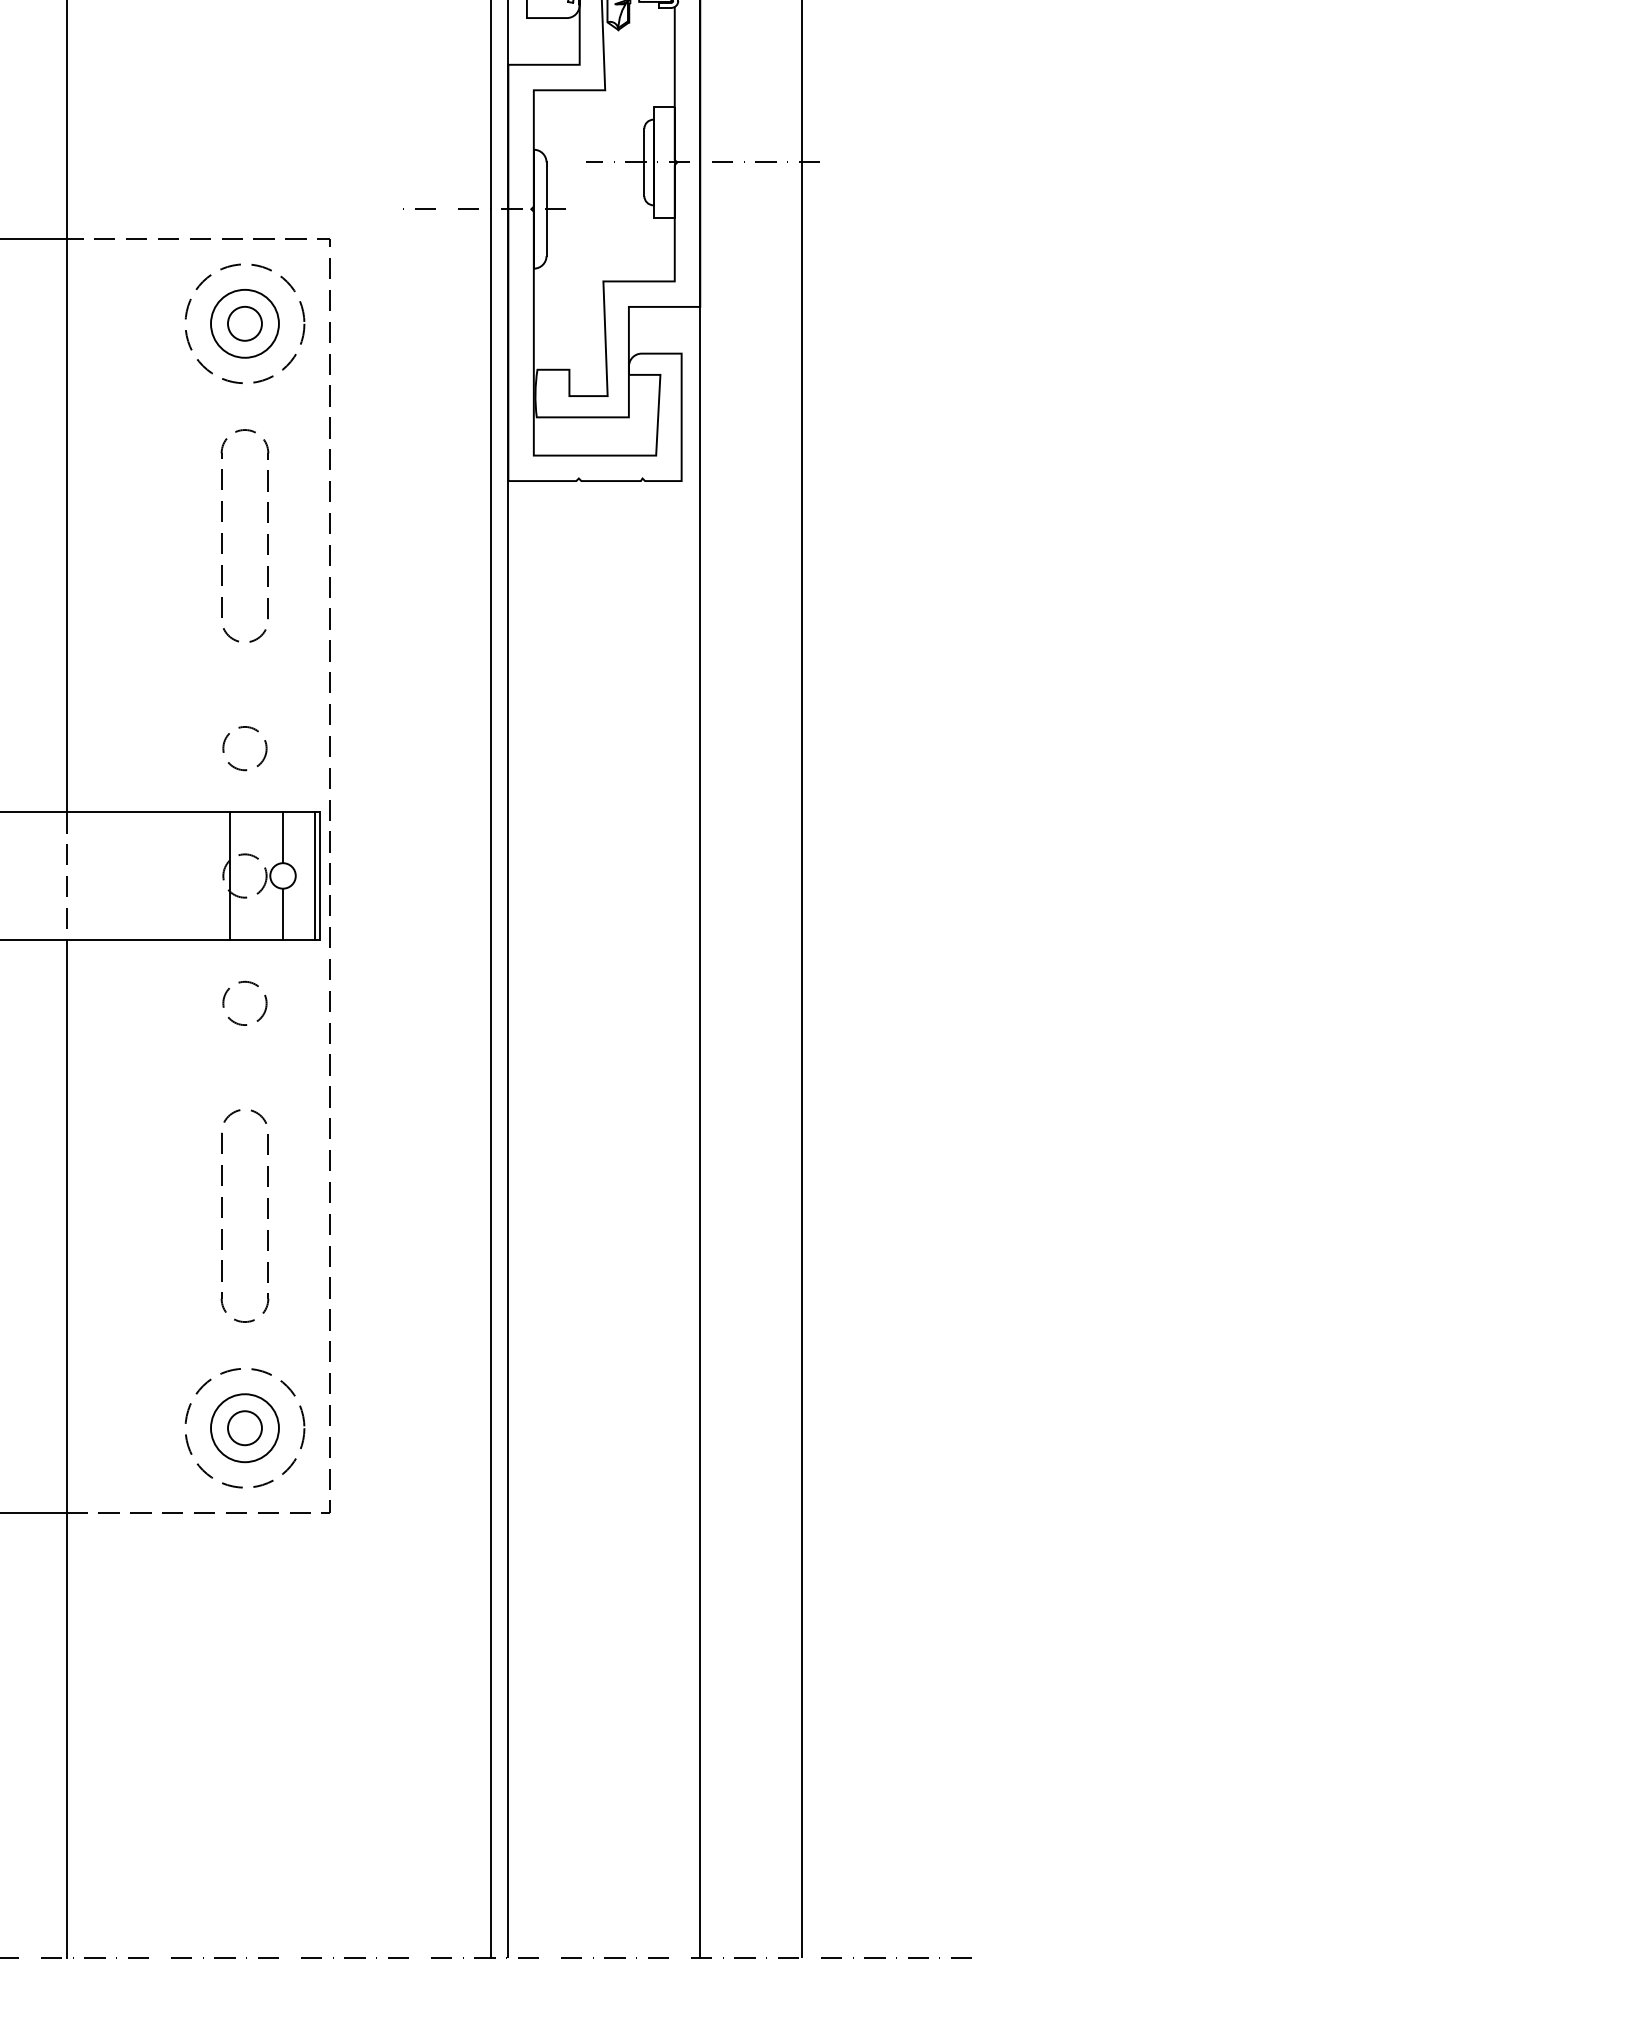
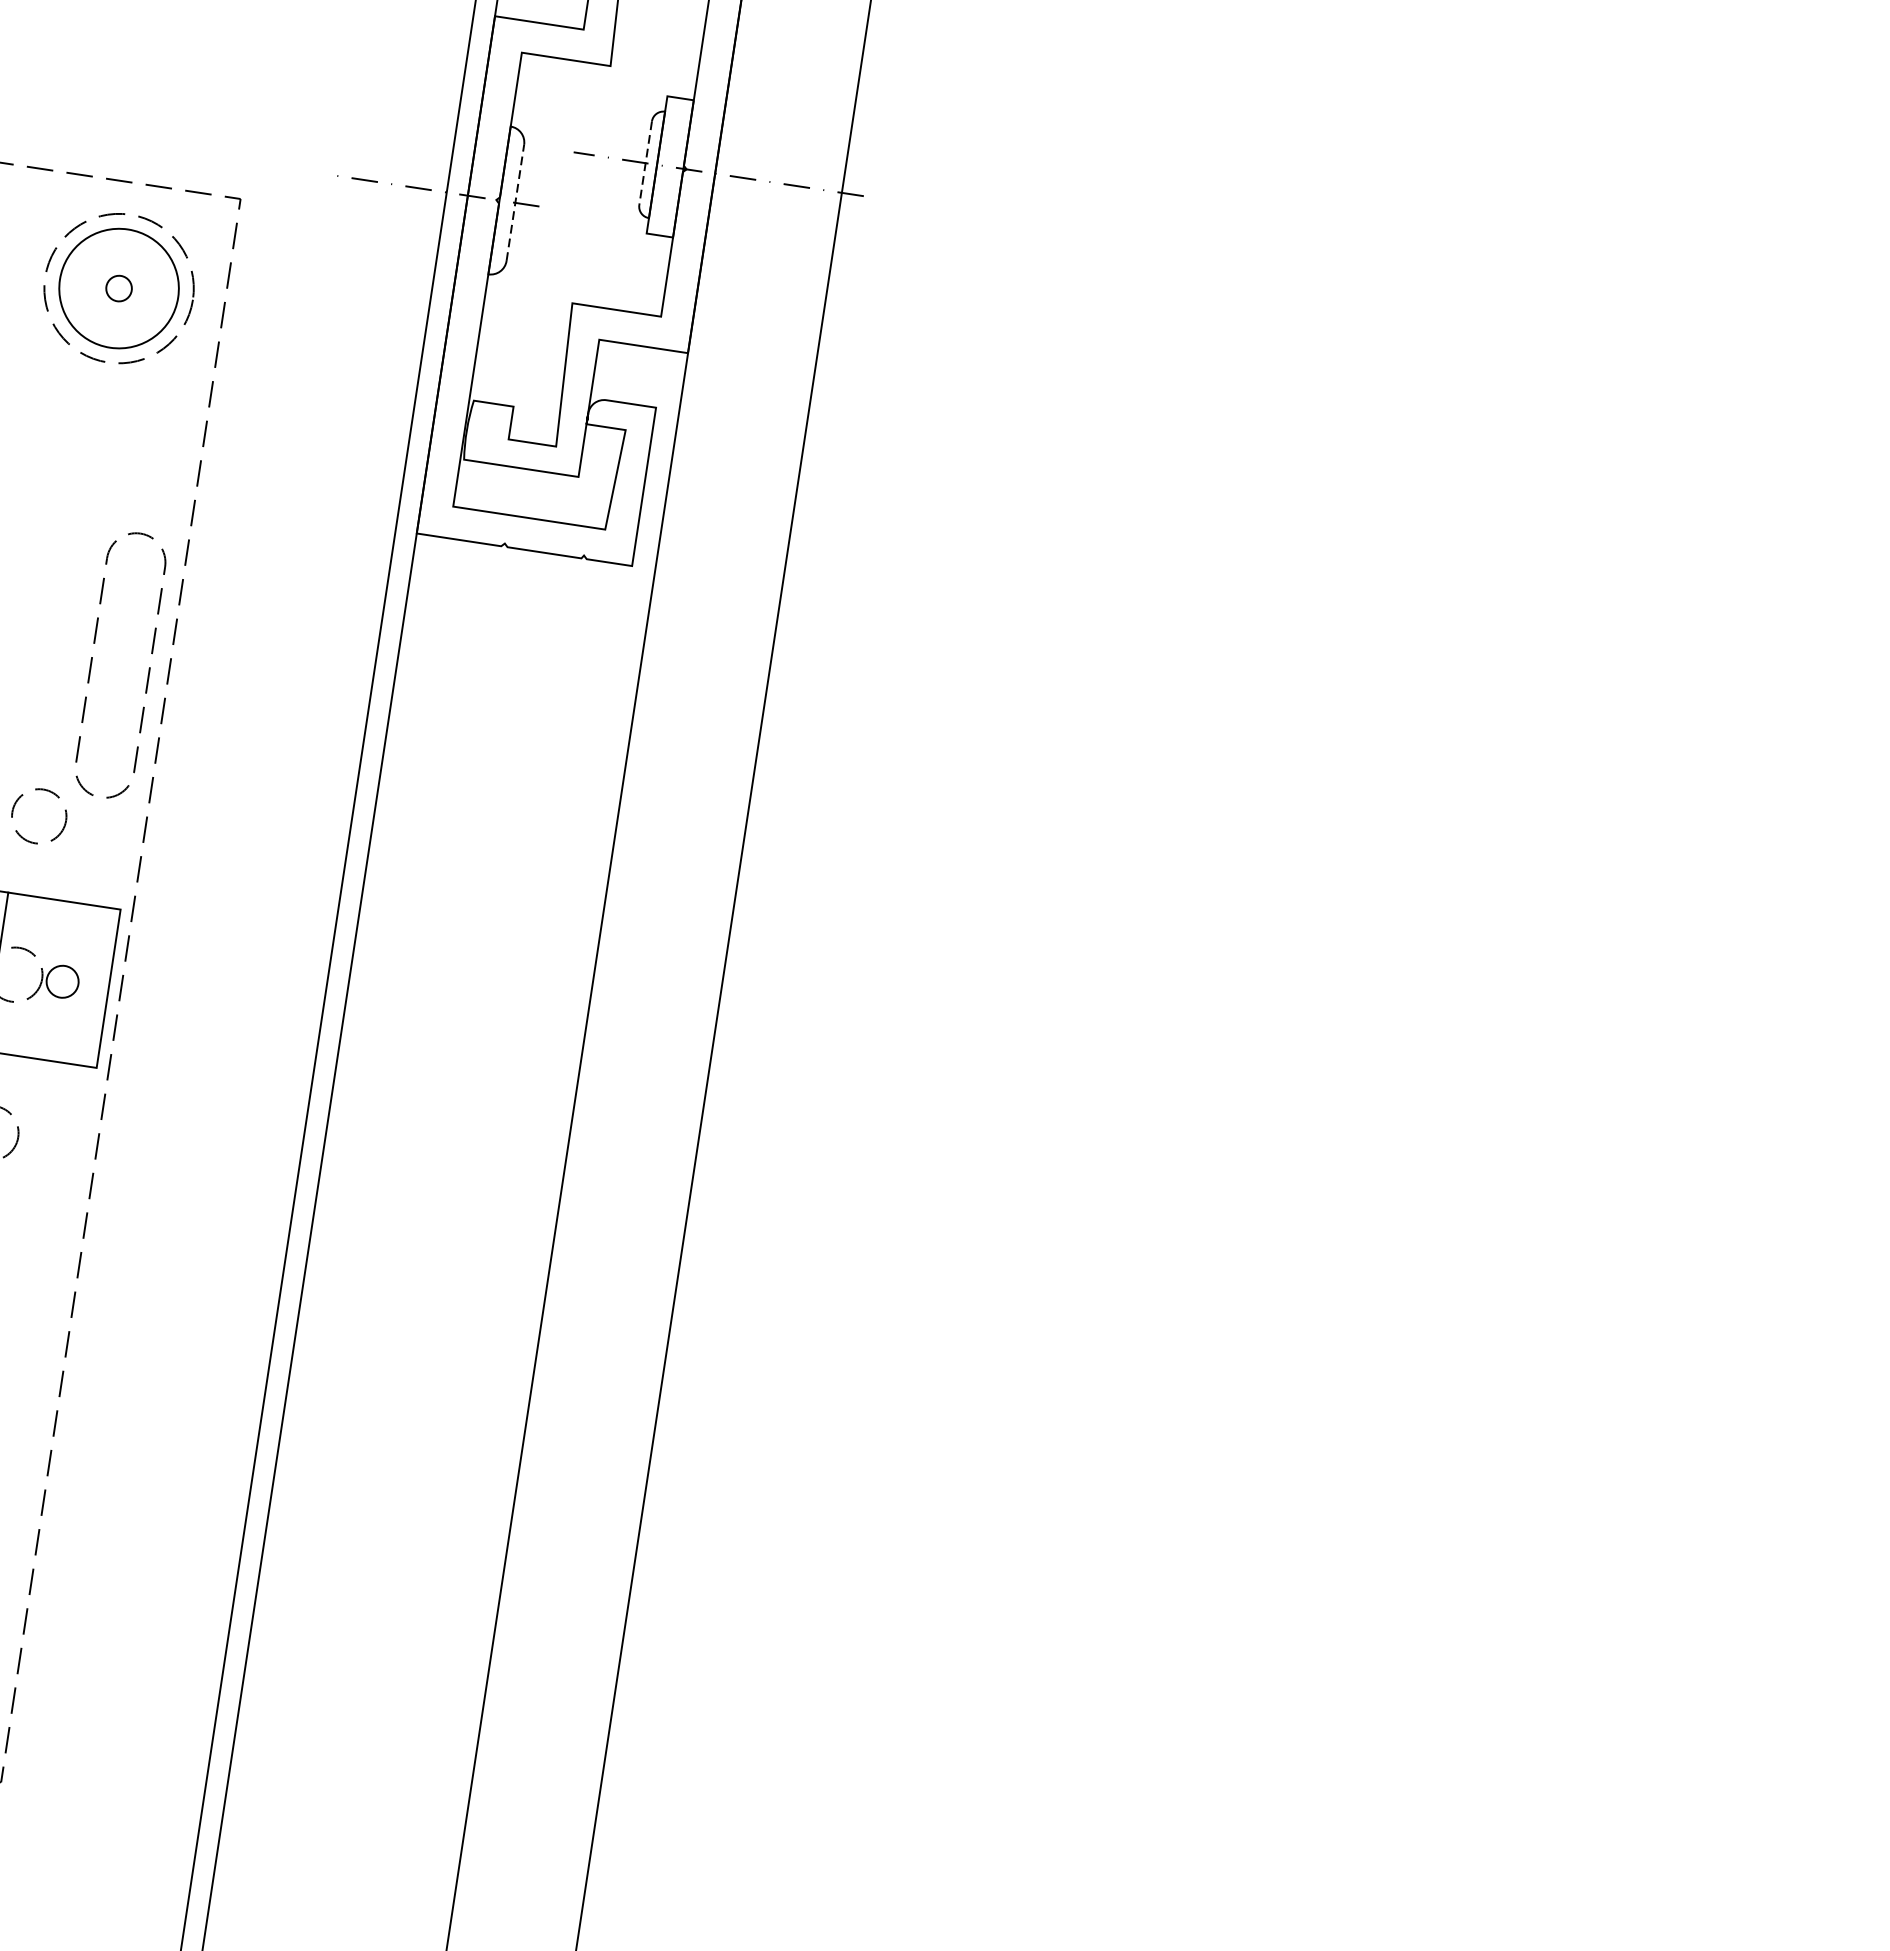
line: (644, 162) -> (645, 163), solid -> dashed
line: (546, 209) -> (515, 203), solid -> dashed
circle: (244, 323) -> (118, 288), size x0.6
circle: (244, 323) -> (118, 288), size x1.4
part: (222, 535) -> (92, 660), moved
line: (283, 837) -> (70, 934), removed
line: (315, 875) -> (103, 987), removed
line: (283, 913) -> (56, 1028), removed

